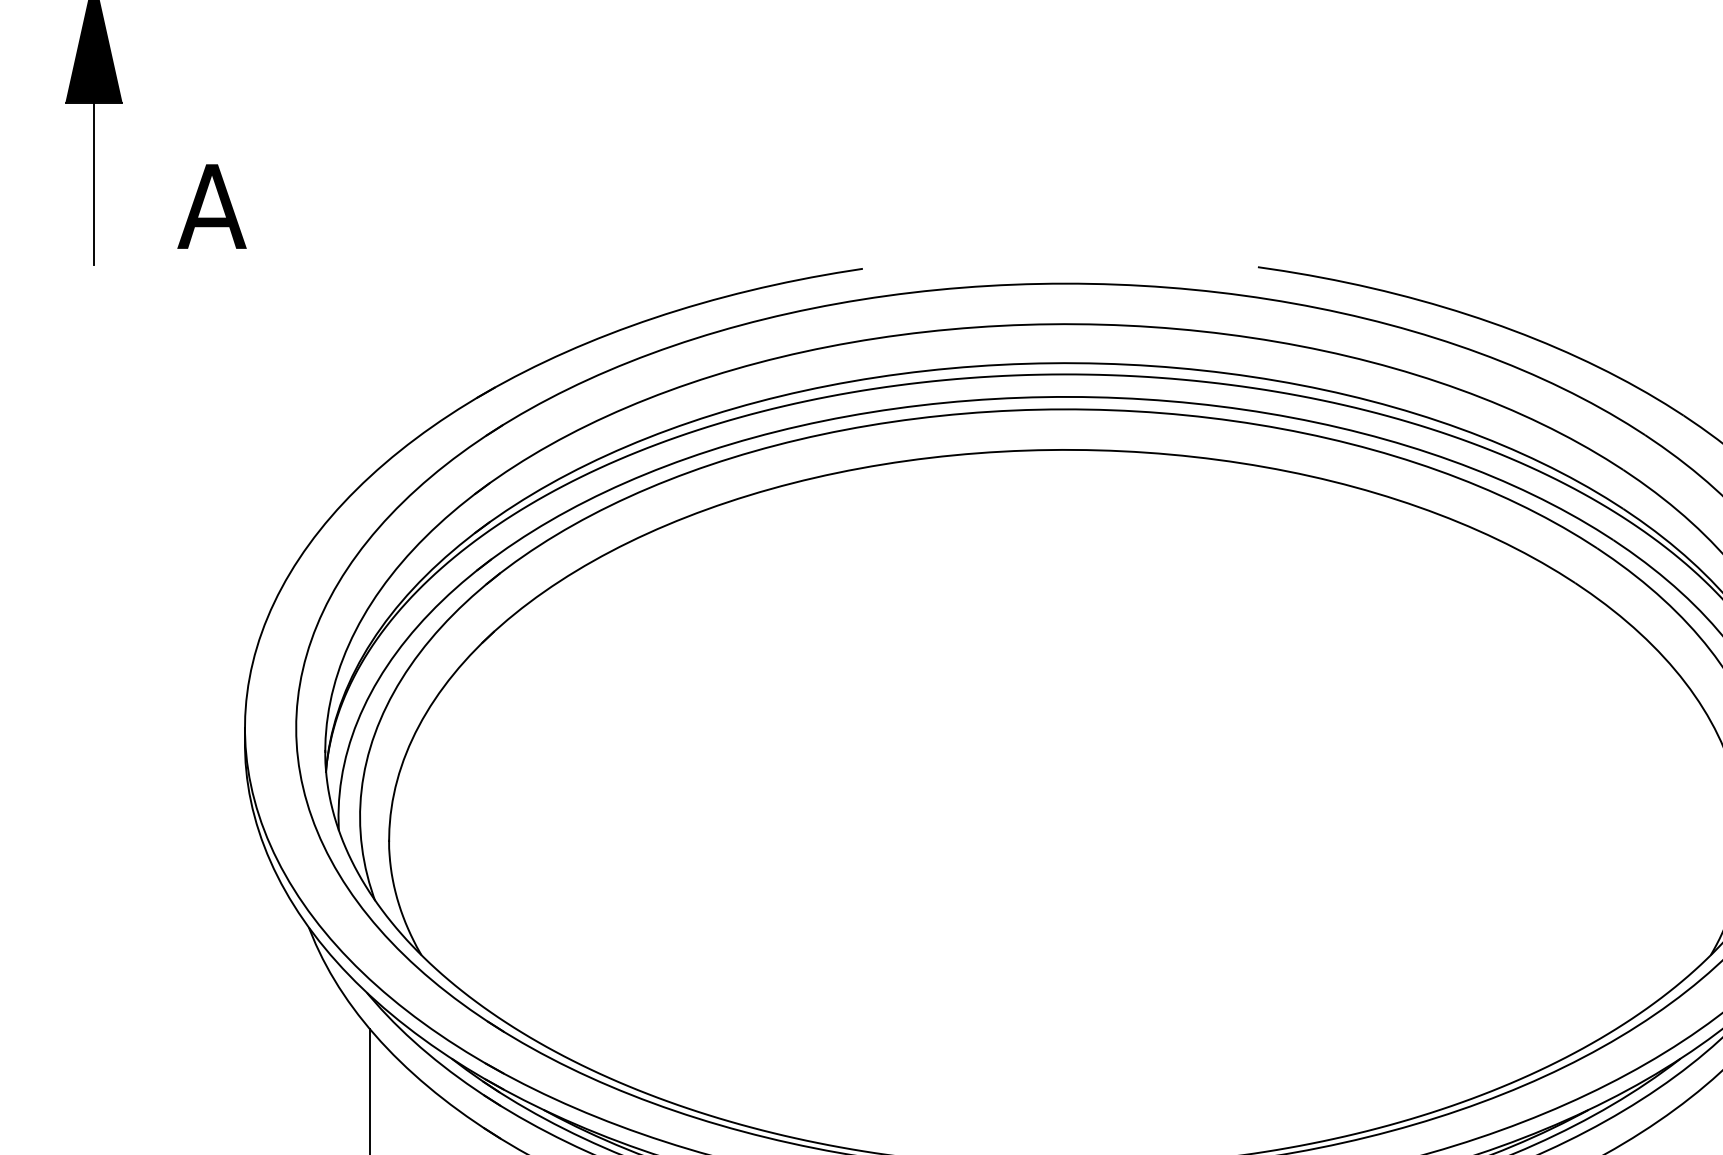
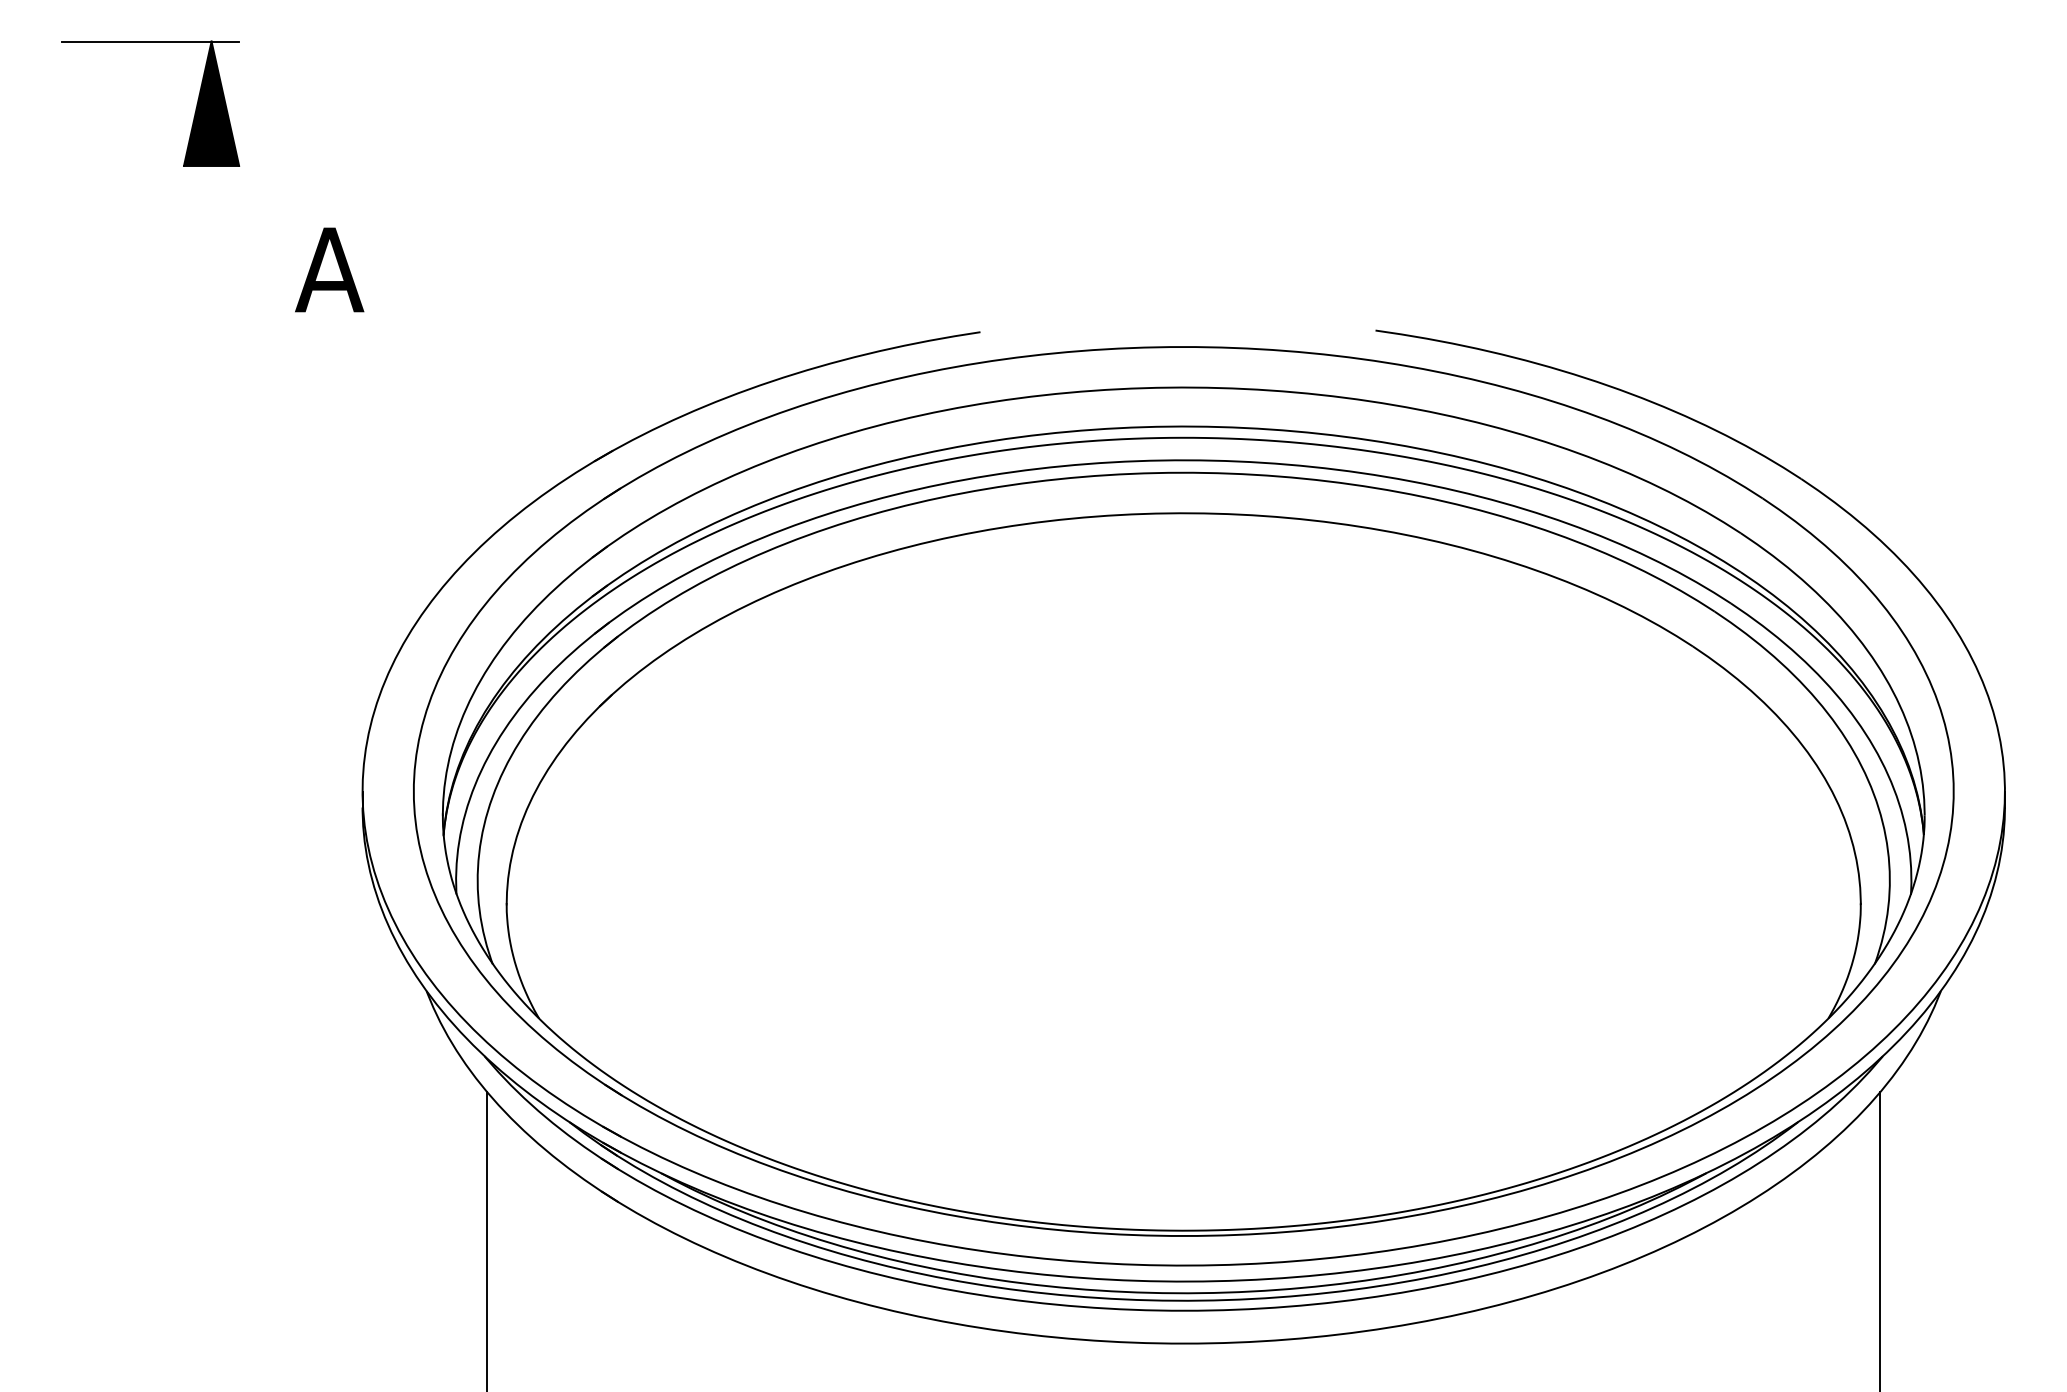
line: (93, 183) -> (211, 246), removed

